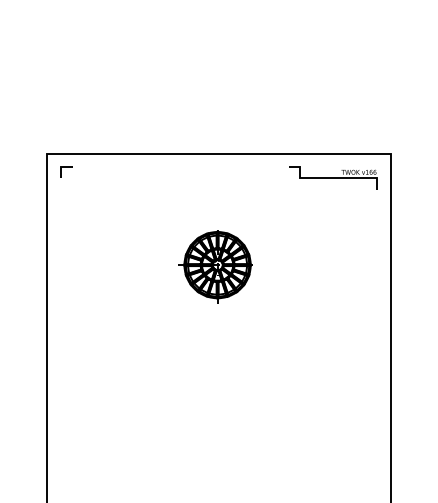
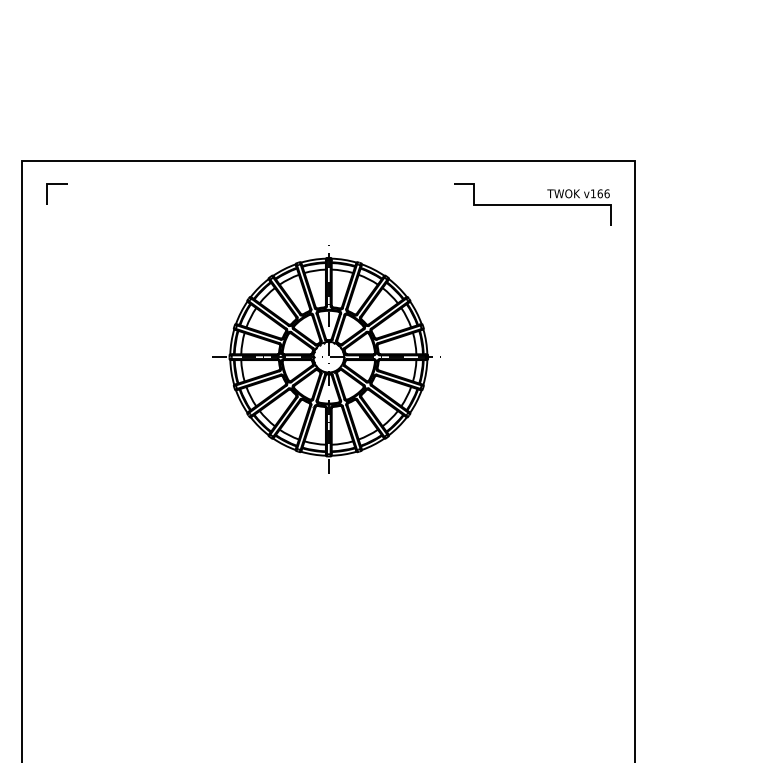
part: (215, 266) -> (322, 361), size x1.67

